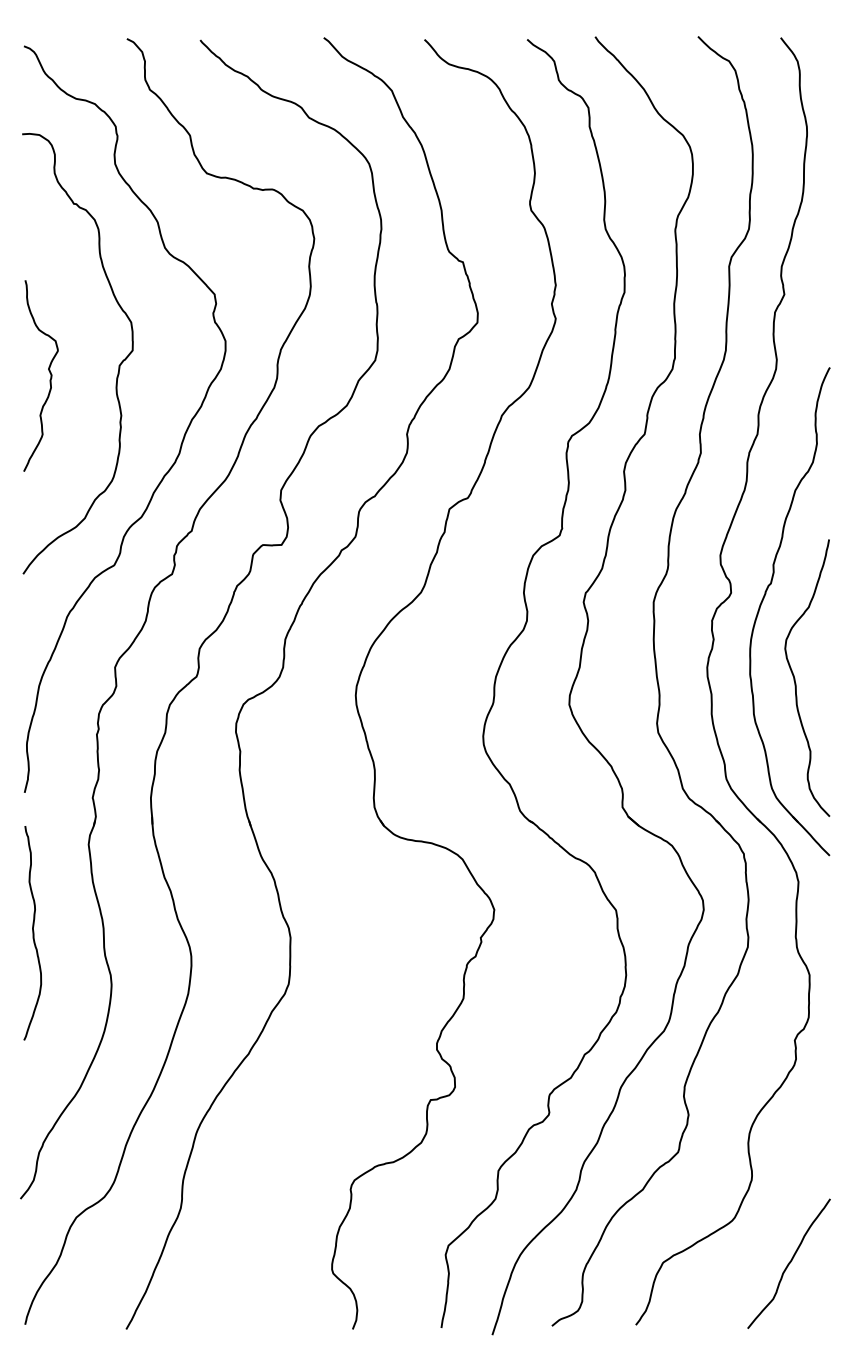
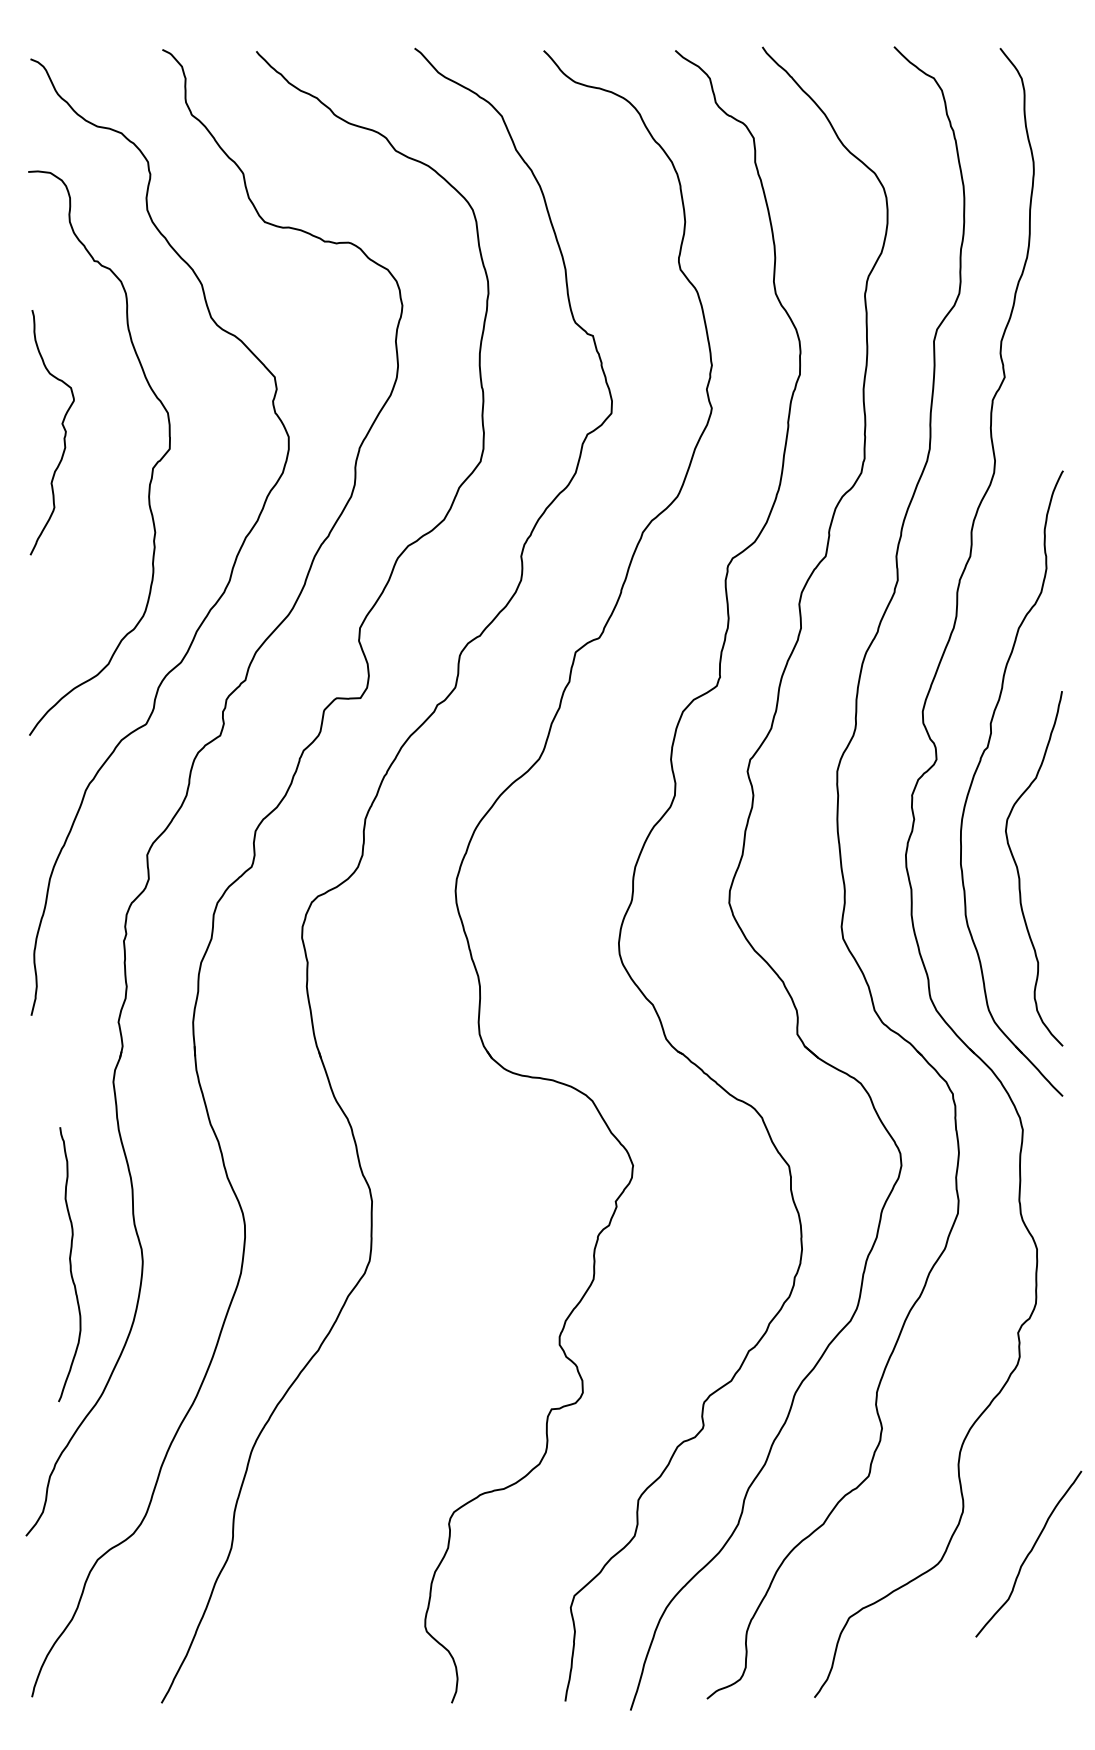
curve: (49, 373) -> (63, 429), moved
curve: (32, 933) -> (69, 1264), moved
curve: (788, 1263) -> (1028, 1553), moved

